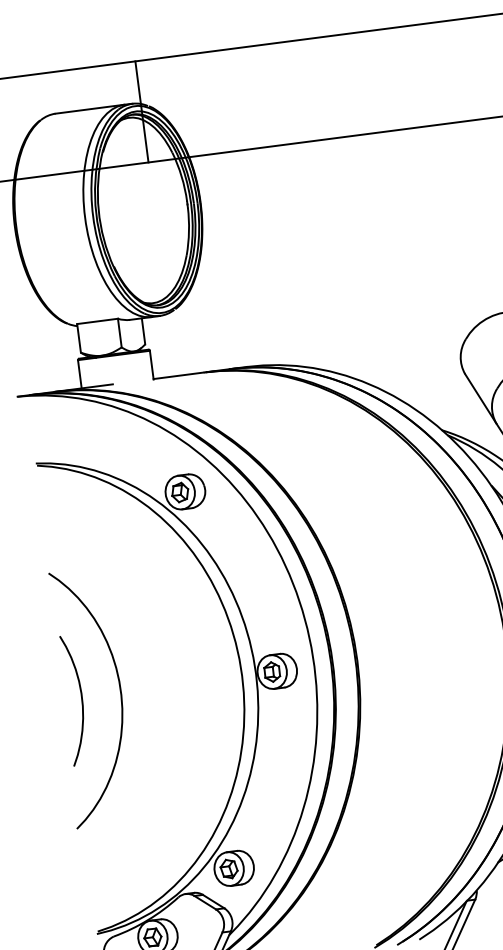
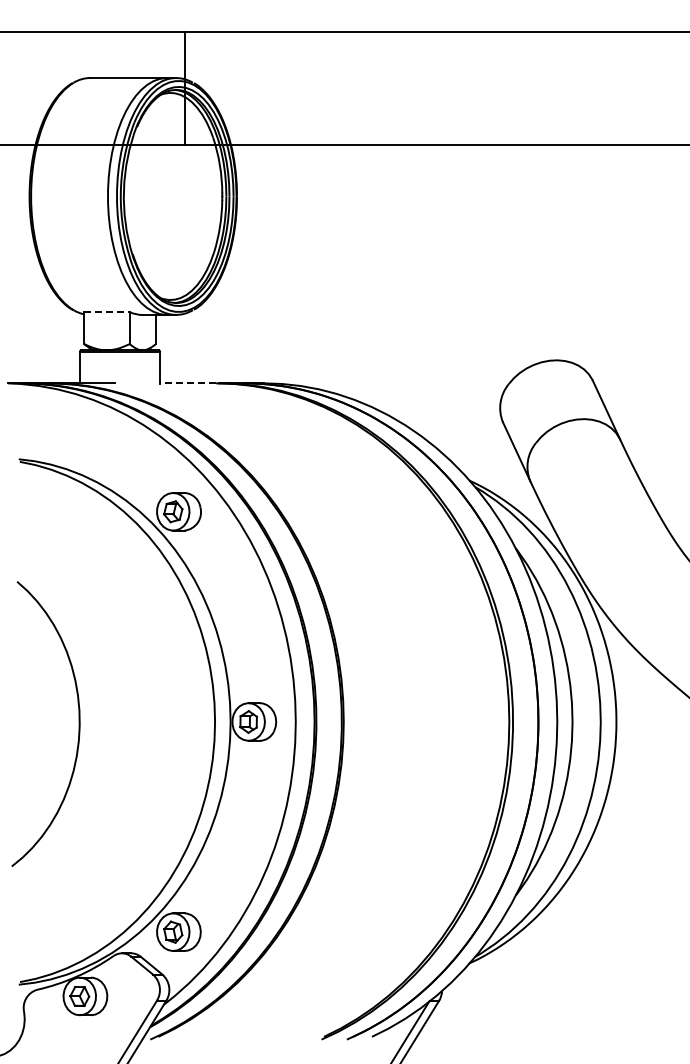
line: (97, 321) -> (106, 312), solid -> dashed
line: (178, 375) -> (188, 383), solid -> dashed
curve: (81, 699) -> (35, 724), removed

